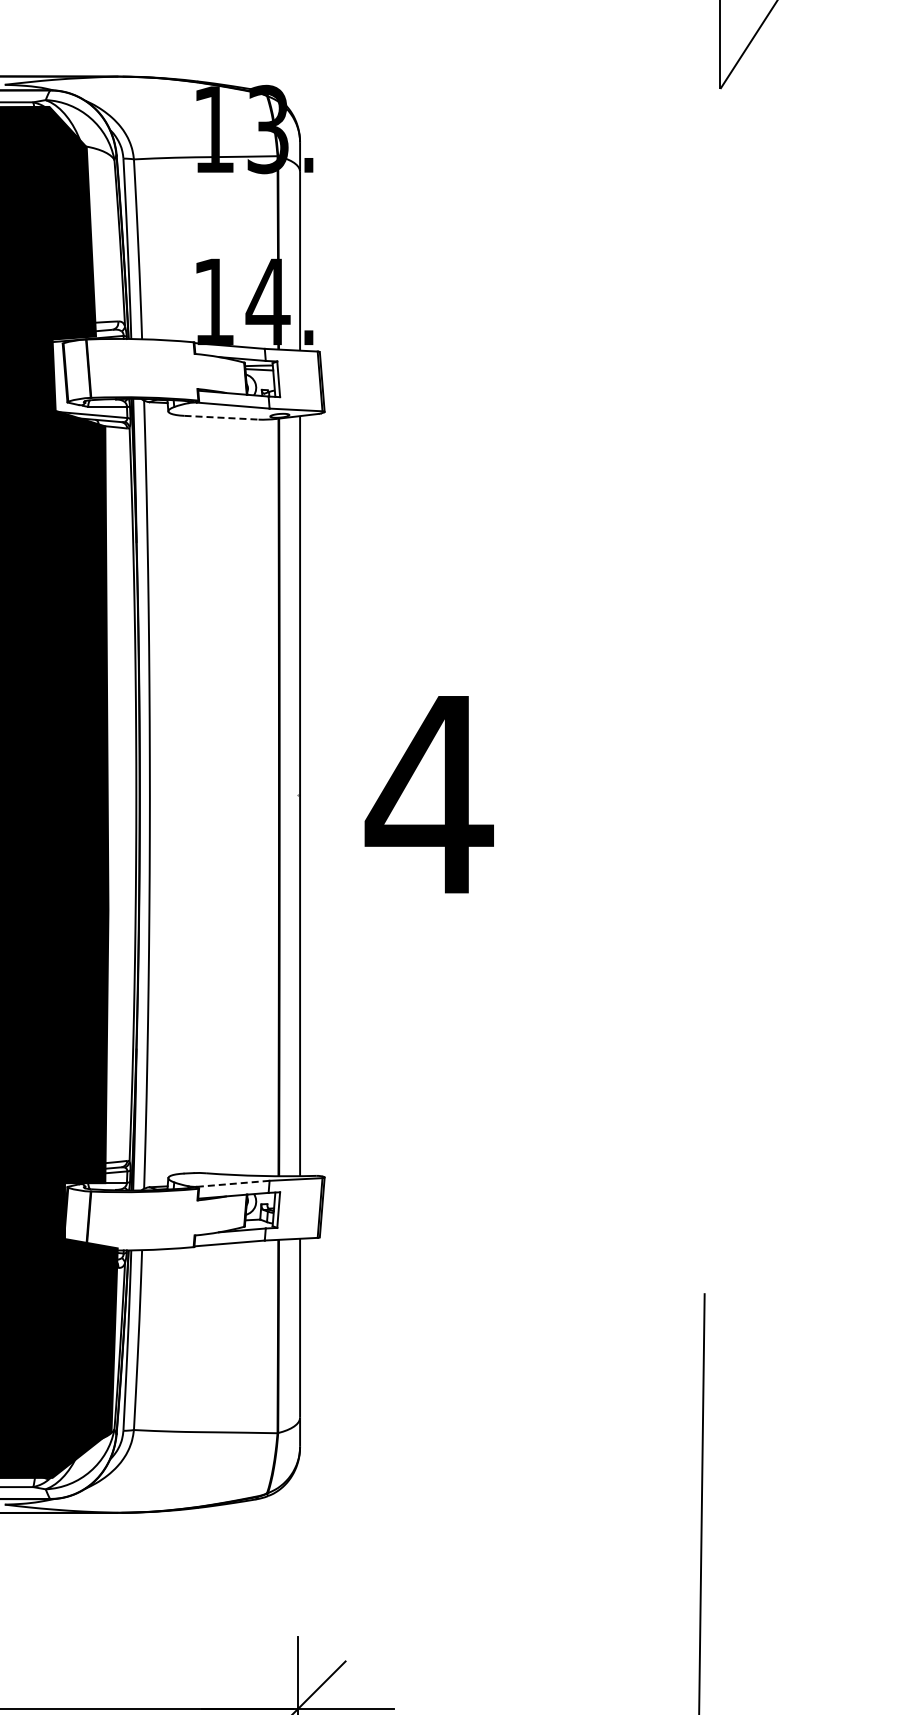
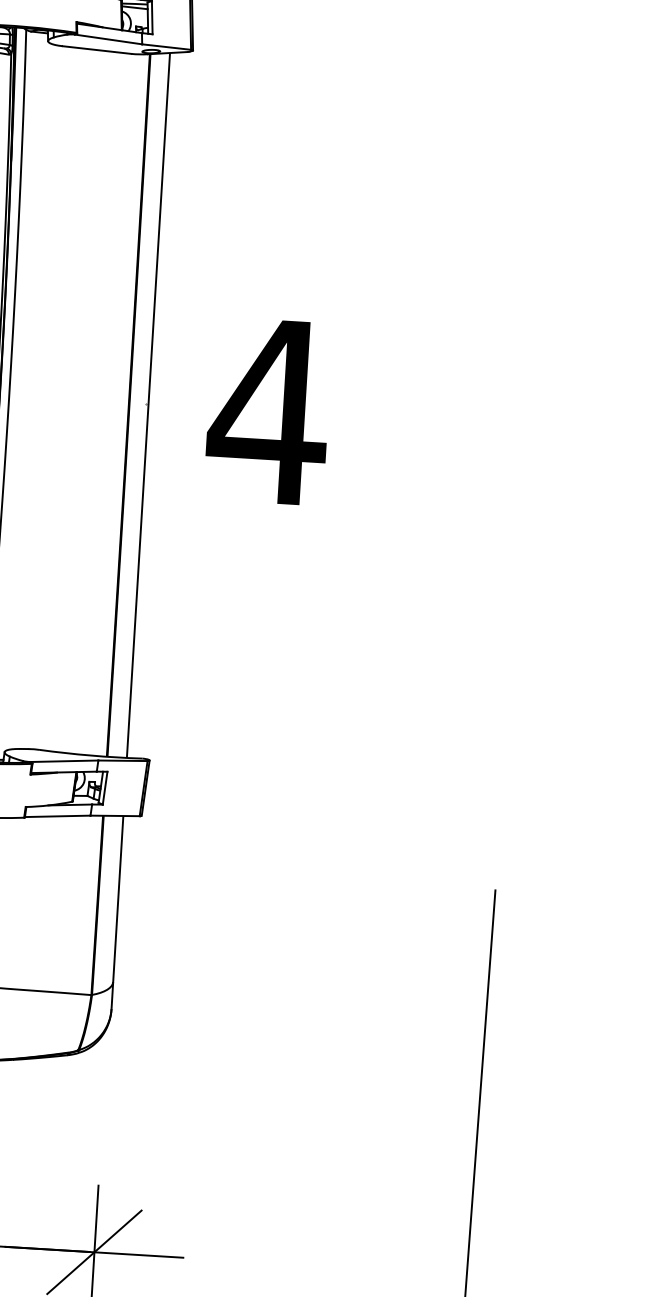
line: (222, 417) -> (97, 49), dashed -> solid
line: (232, 1183) -> (63, 760), dashed -> solid

